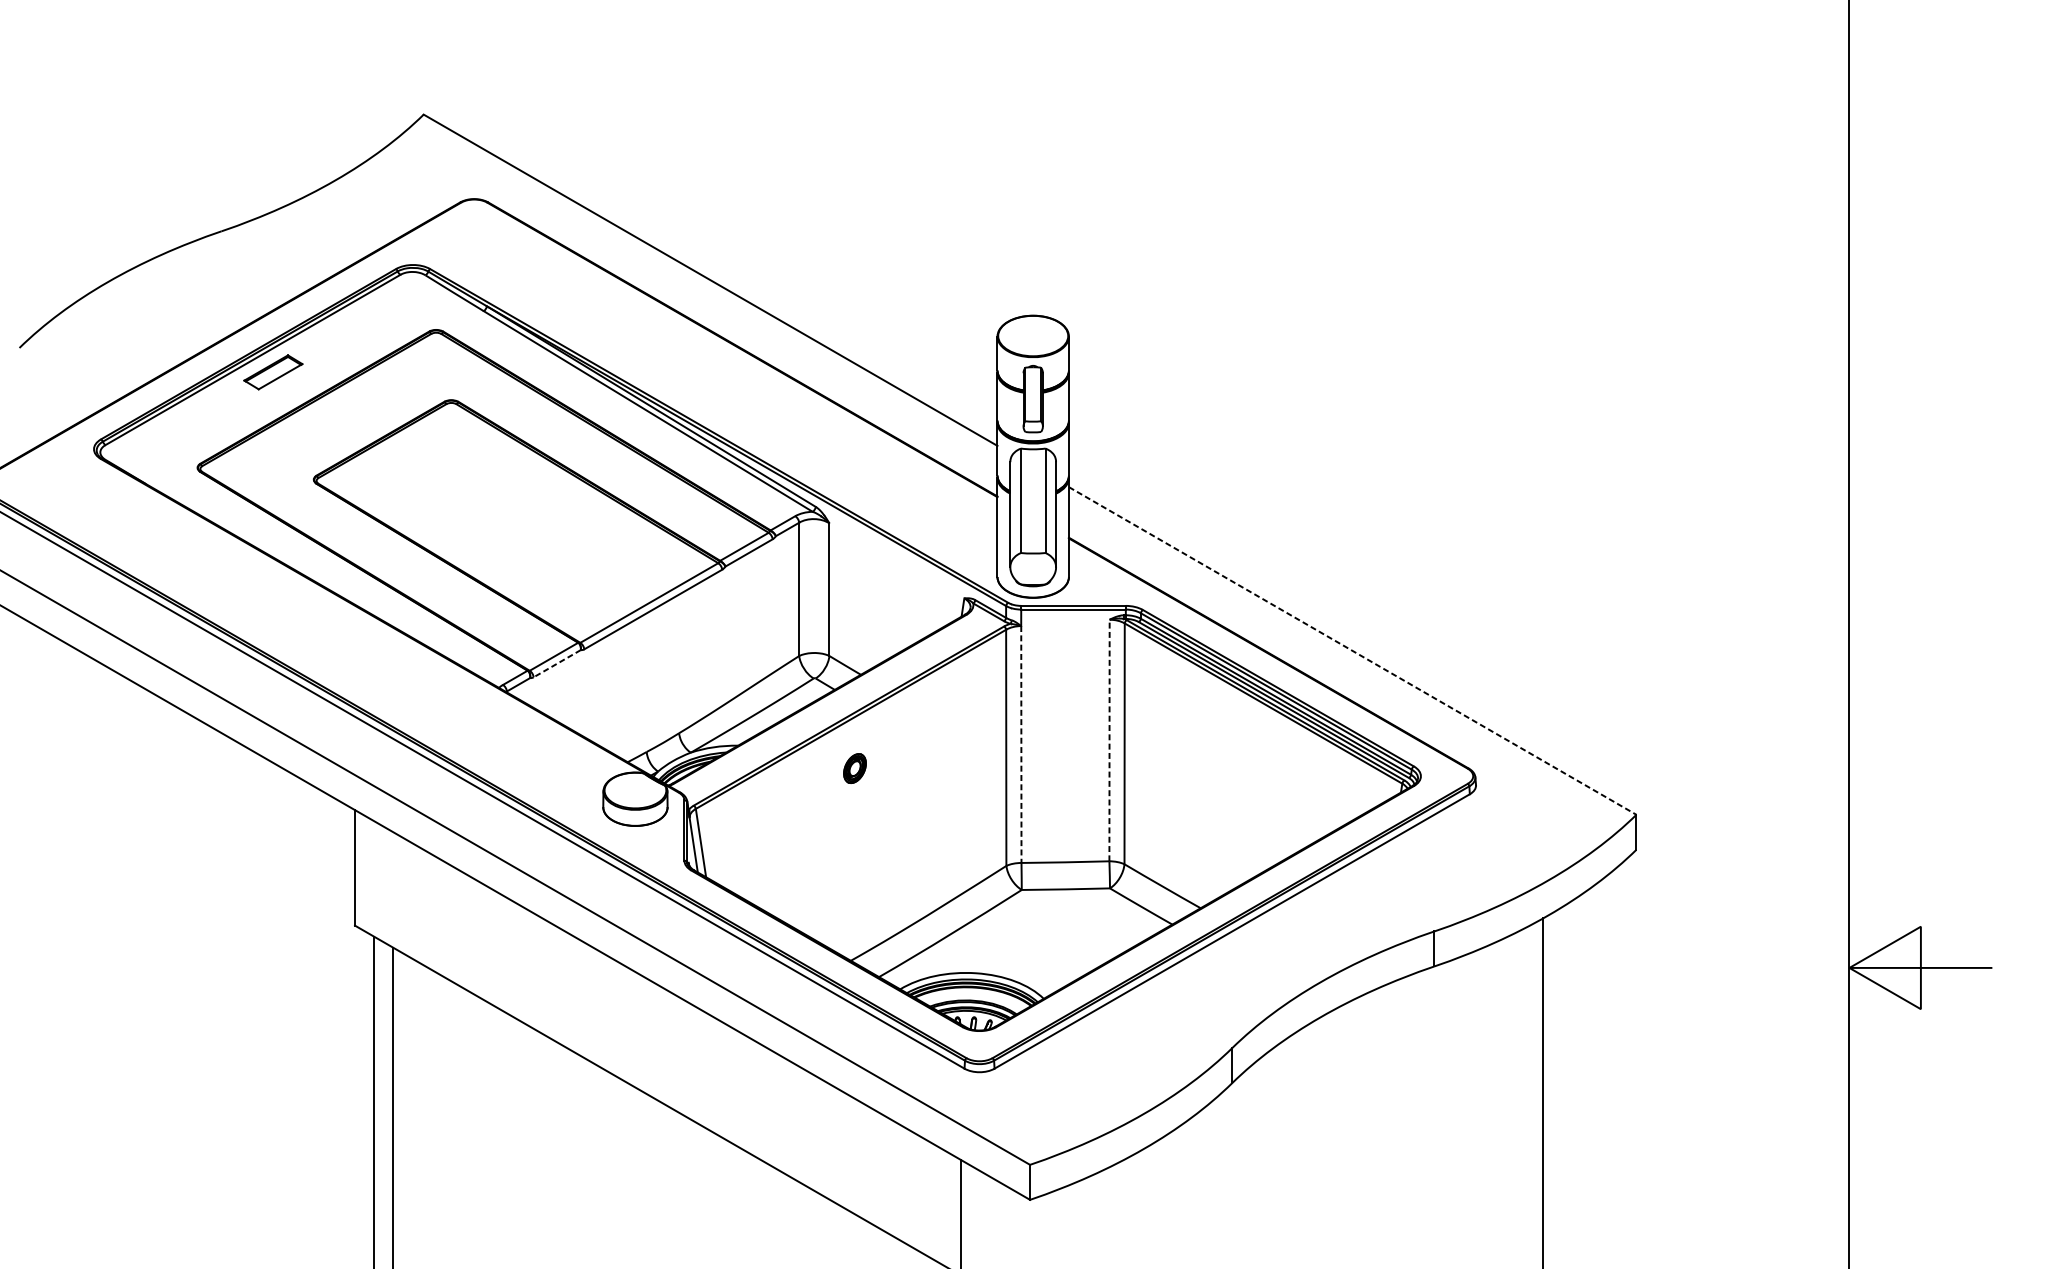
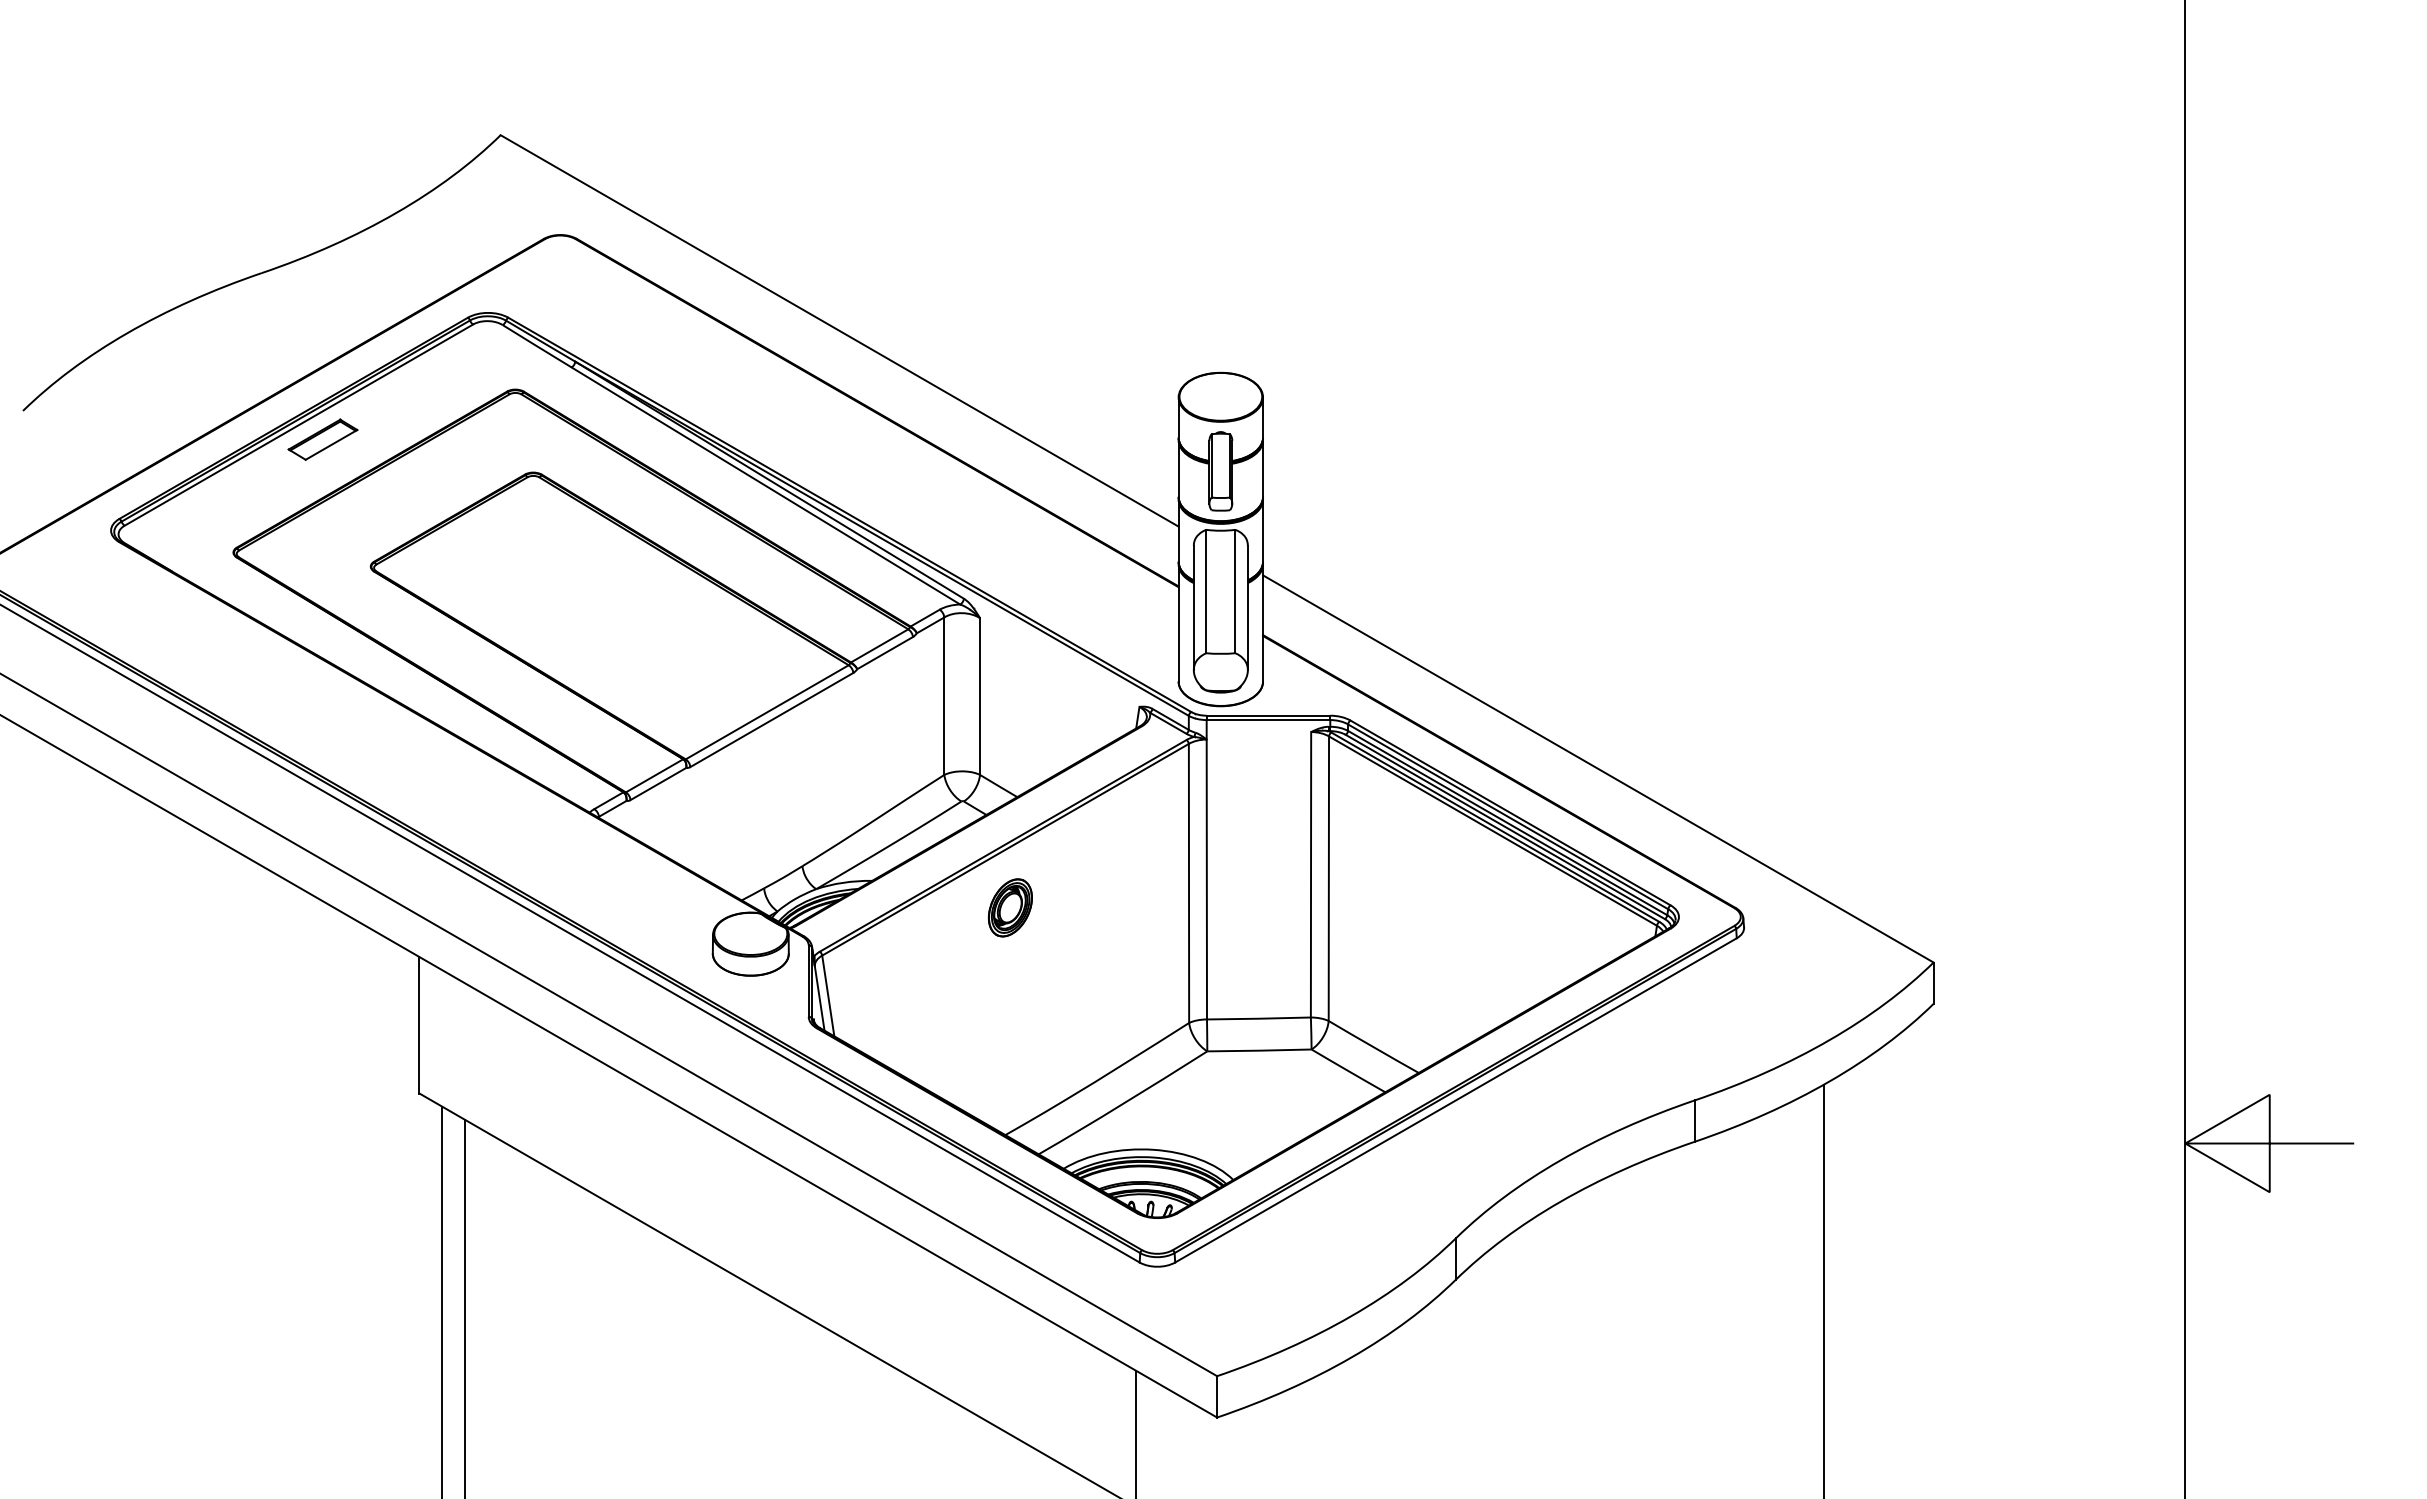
line: (1352, 651) -> (1598, 769), dashed -> solid
line: (557, 664) -> (658, 784), dashed -> solid
line: (1109, 740) -> (1311, 874), dashed -> solid
line: (1021, 744) -> (1206, 879), dashed -> solid
part: (854, 768) -> (1009, 907), size x1.67

